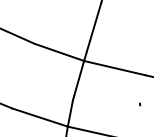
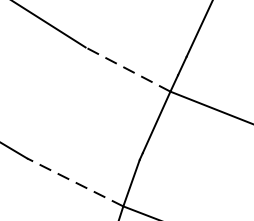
line: (59, 52) -> (128, 69), solid -> dashed
line: (39, 117) -> (74, 182), solid -> dashed

